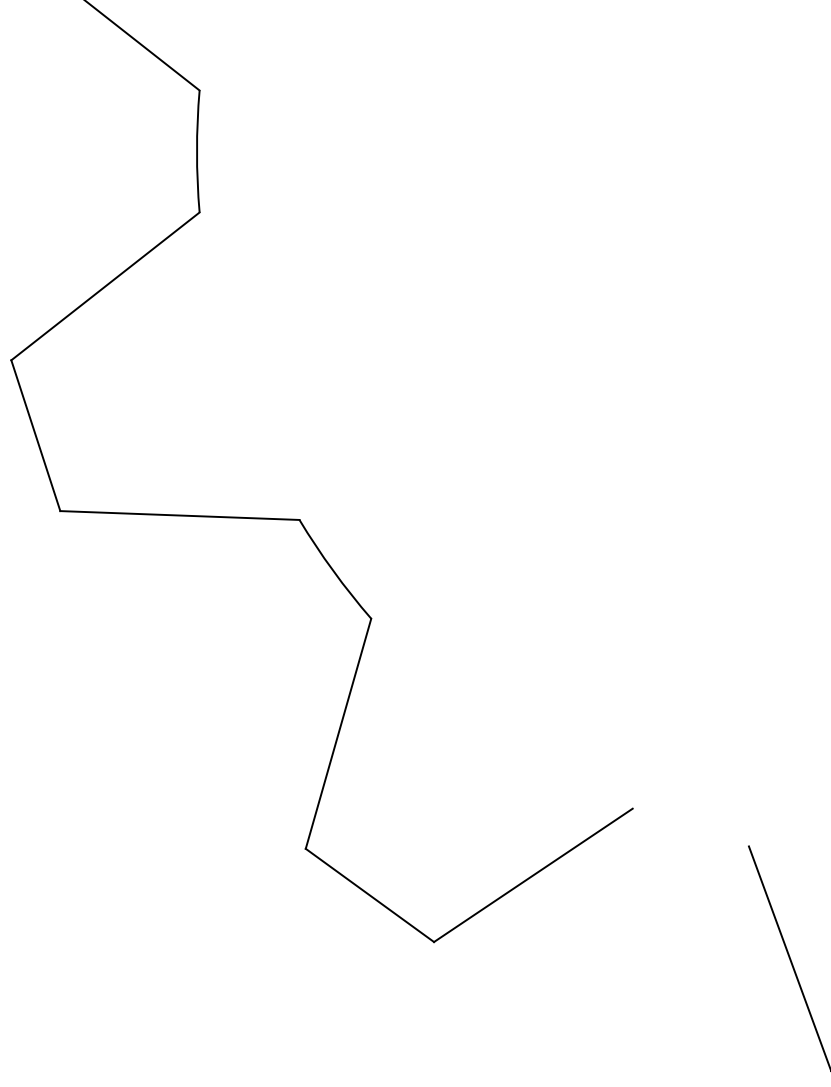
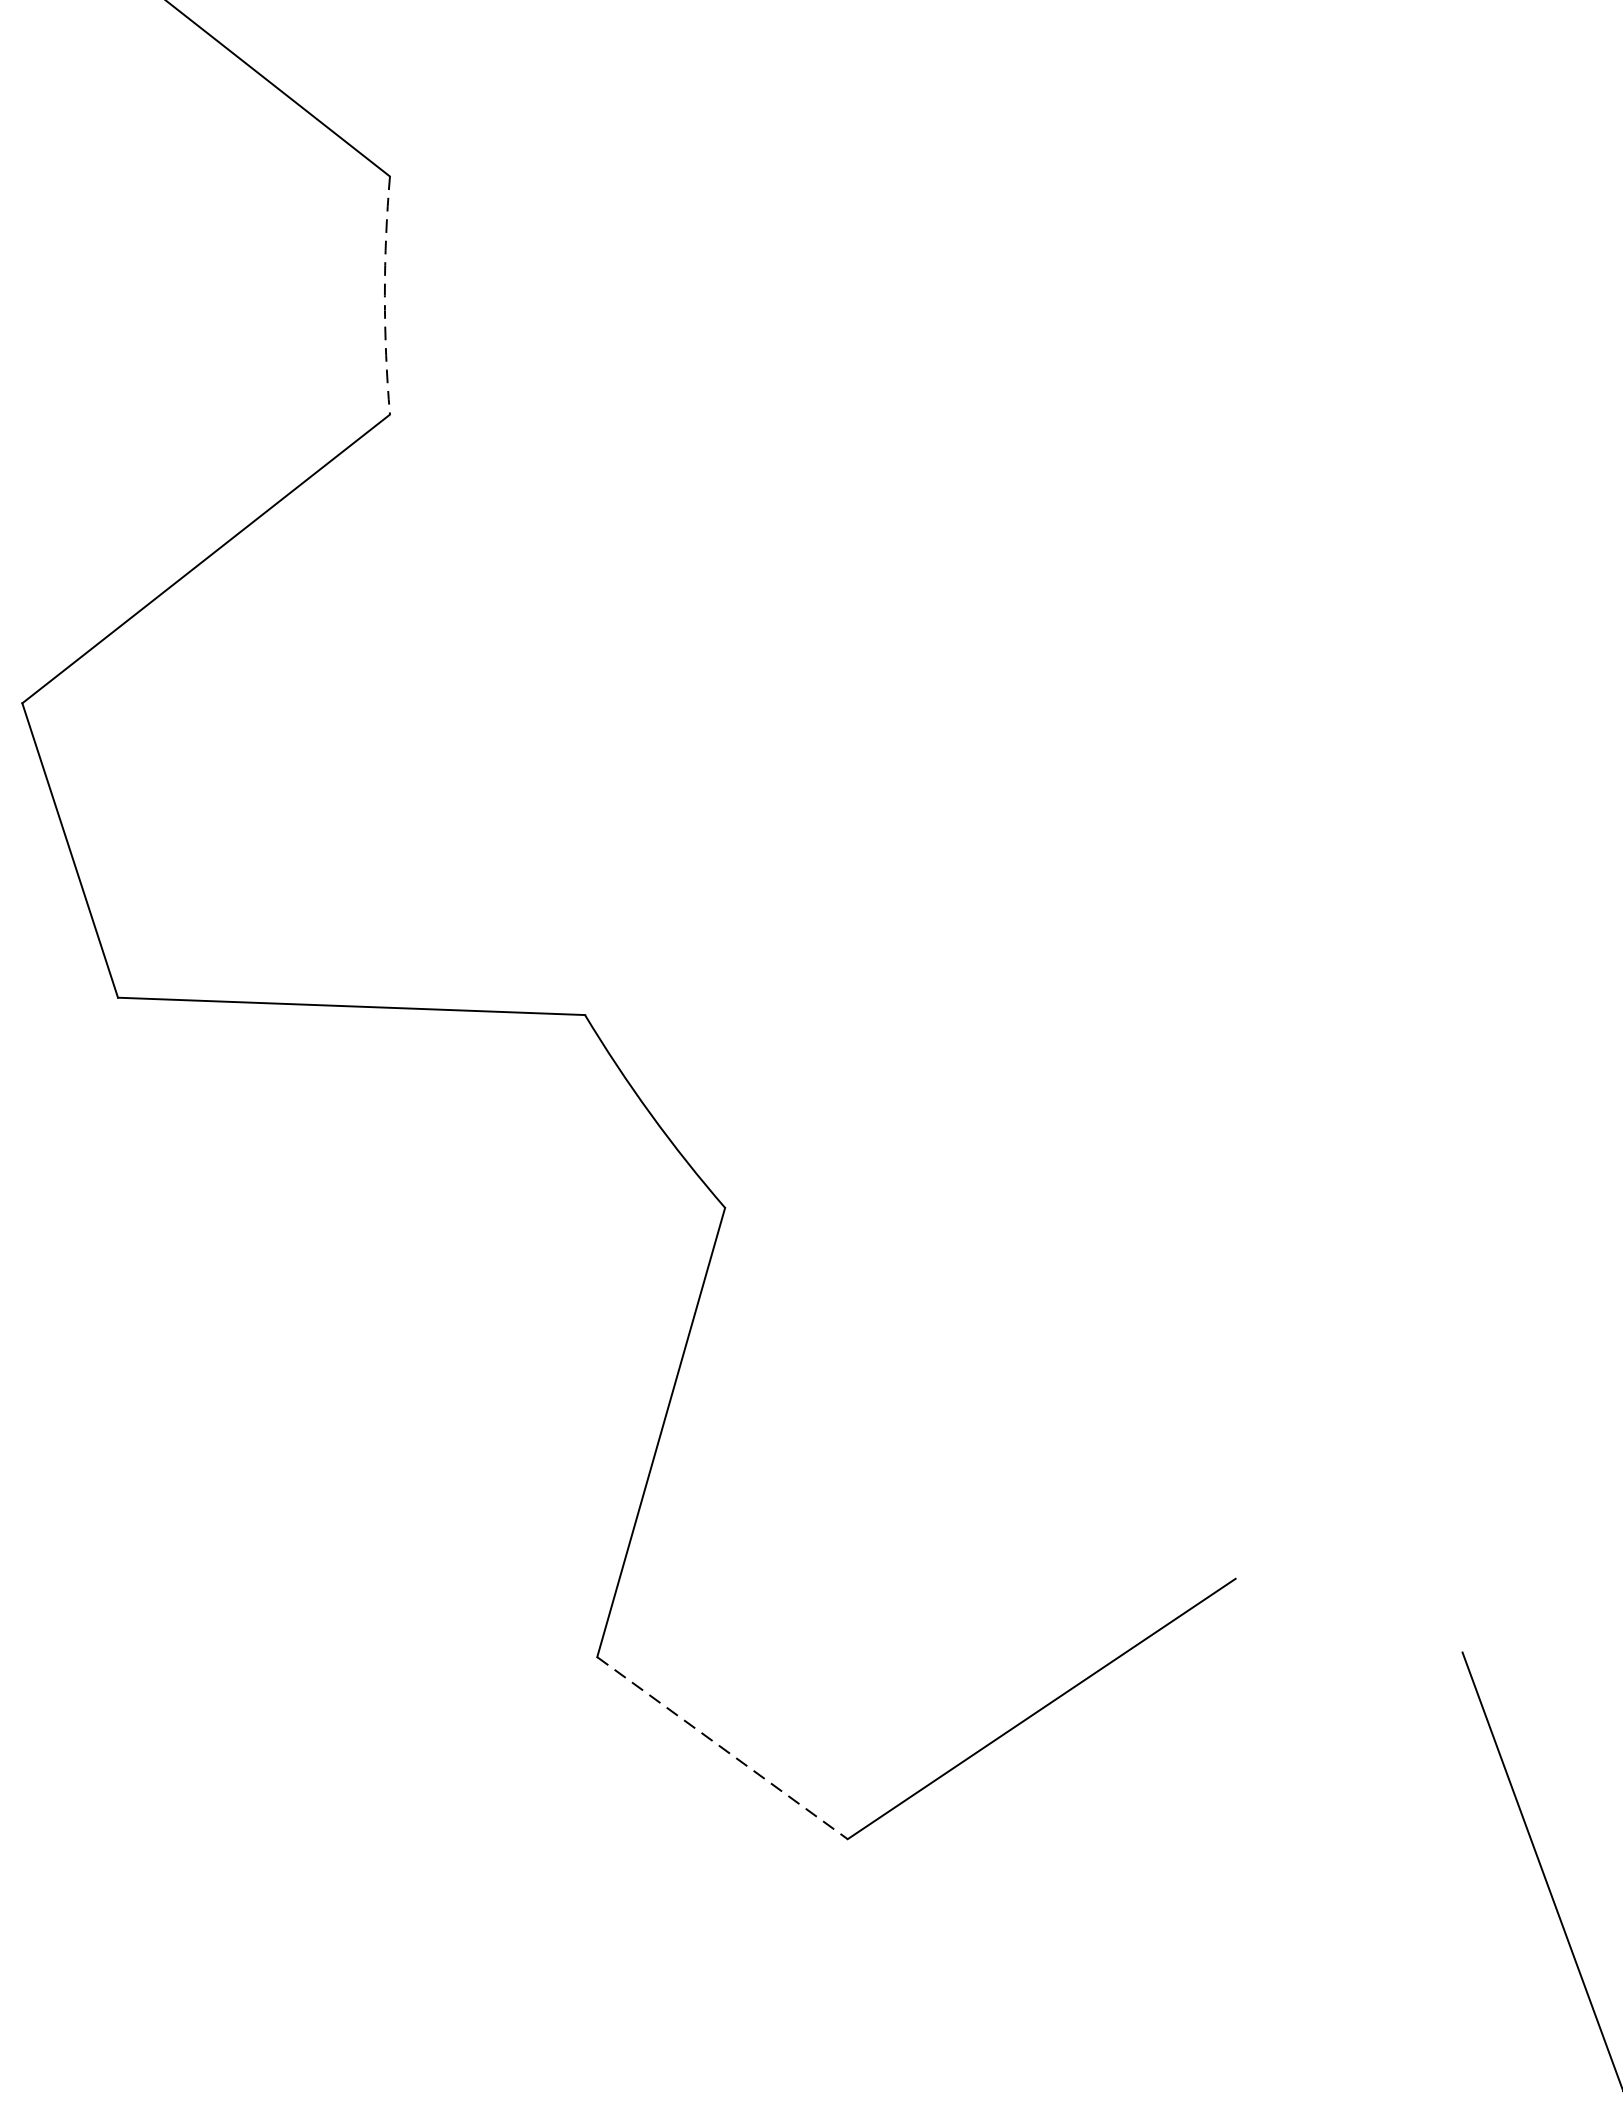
arc: (197, 151) -> (385, 295), solid -> dashed
line: (370, 895) -> (723, 1748), solid -> dashed

